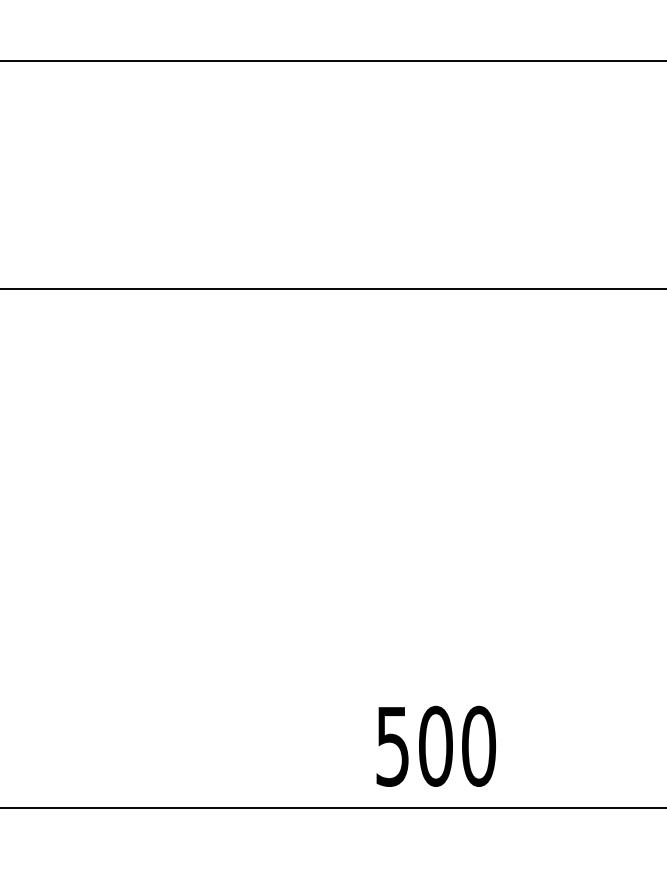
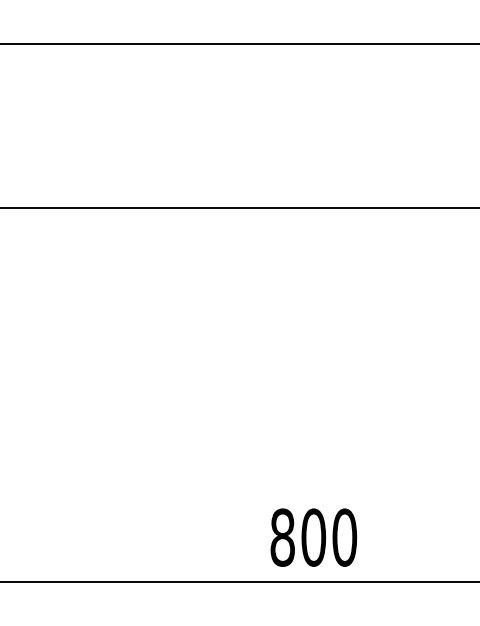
text: (392, 745) -> (282, 537), 500 -> 800

